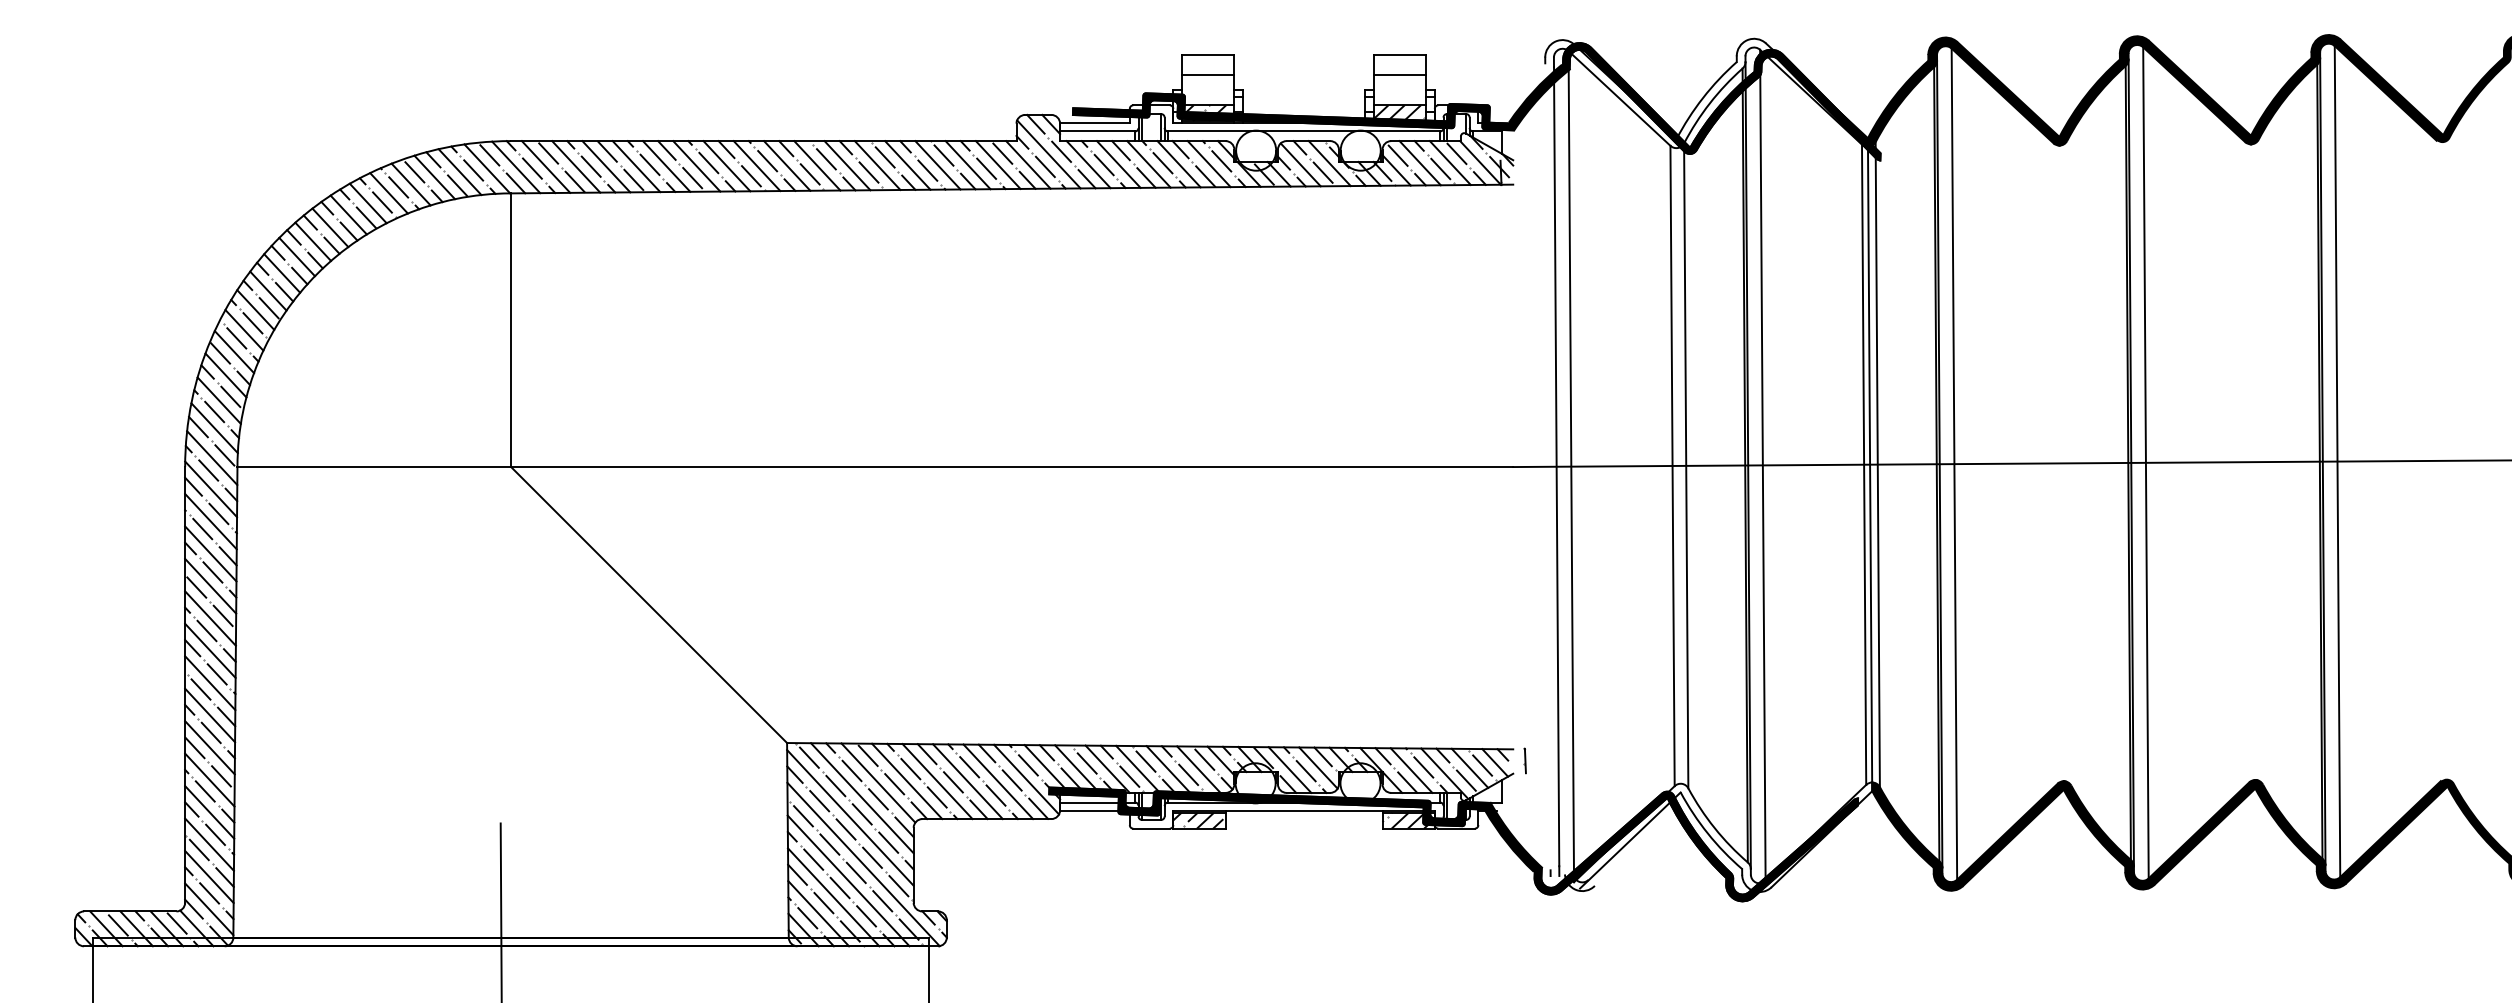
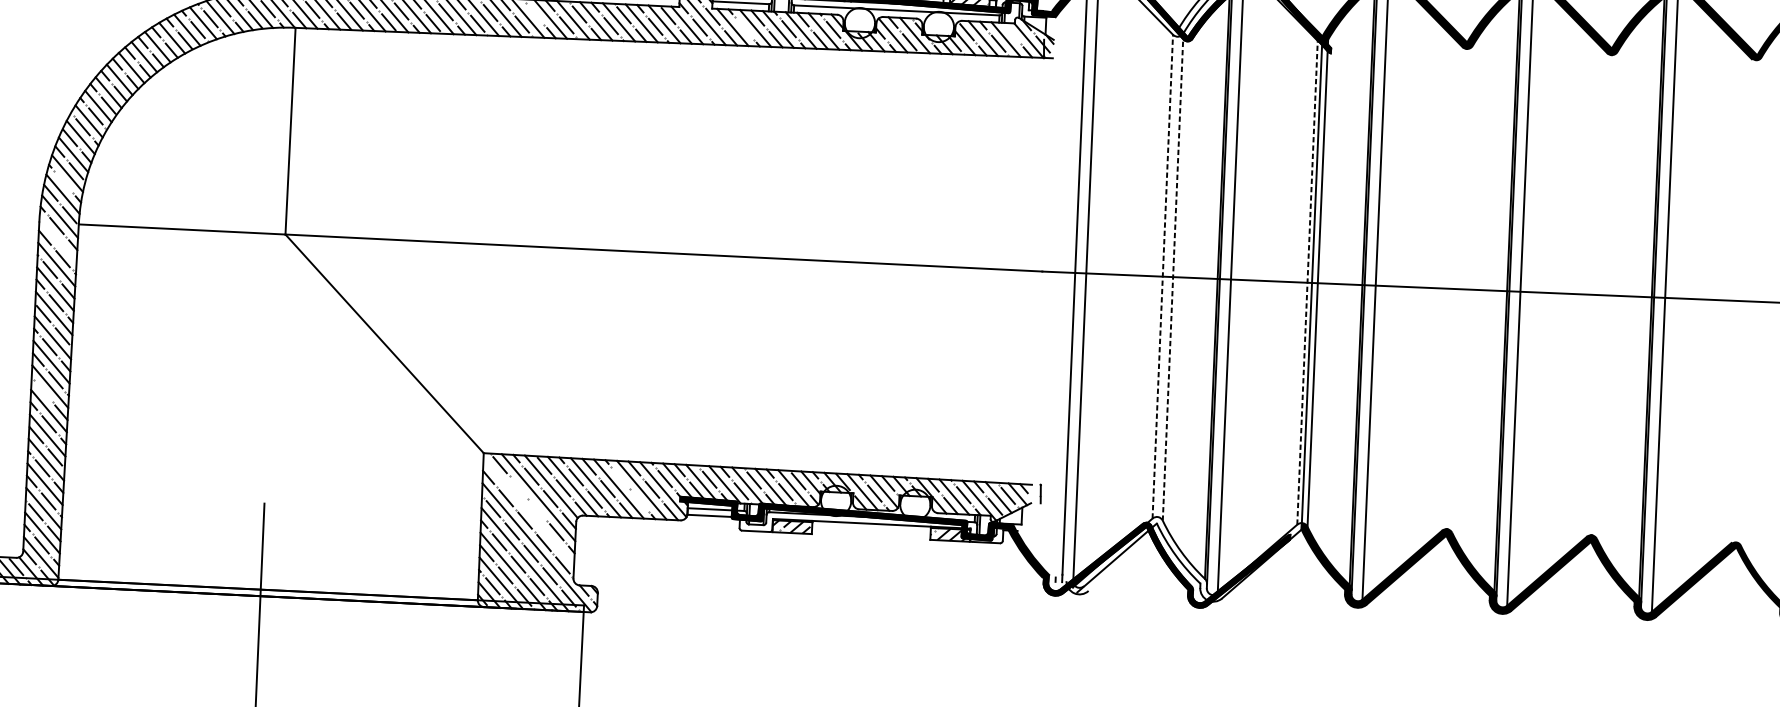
line: (1456, 153) -> (1011, 32), removed
line: (825, 159) -> (534, 13), removed
line: (1103, 164) -> (744, 27), removed
line: (214, 411) -> (63, 181), removed
line: (1864, 464) -> (1307, 282), solid -> dashed
line: (1672, 465) -> (1162, 276), solid -> dashed
line: (1686, 465) -> (1173, 276), solid -> dashed
line: (211, 489) -> (58, 240), removed
line: (200, 689) -> (42, 391), removed
line: (969, 767) -> (620, 478), removed
line: (835, 785) -> (518, 487), removed
line: (995, 795) -> (639, 500), removed
line: (861, 814) -> (537, 509), removed
line: (850, 817) -> (528, 511), removed

